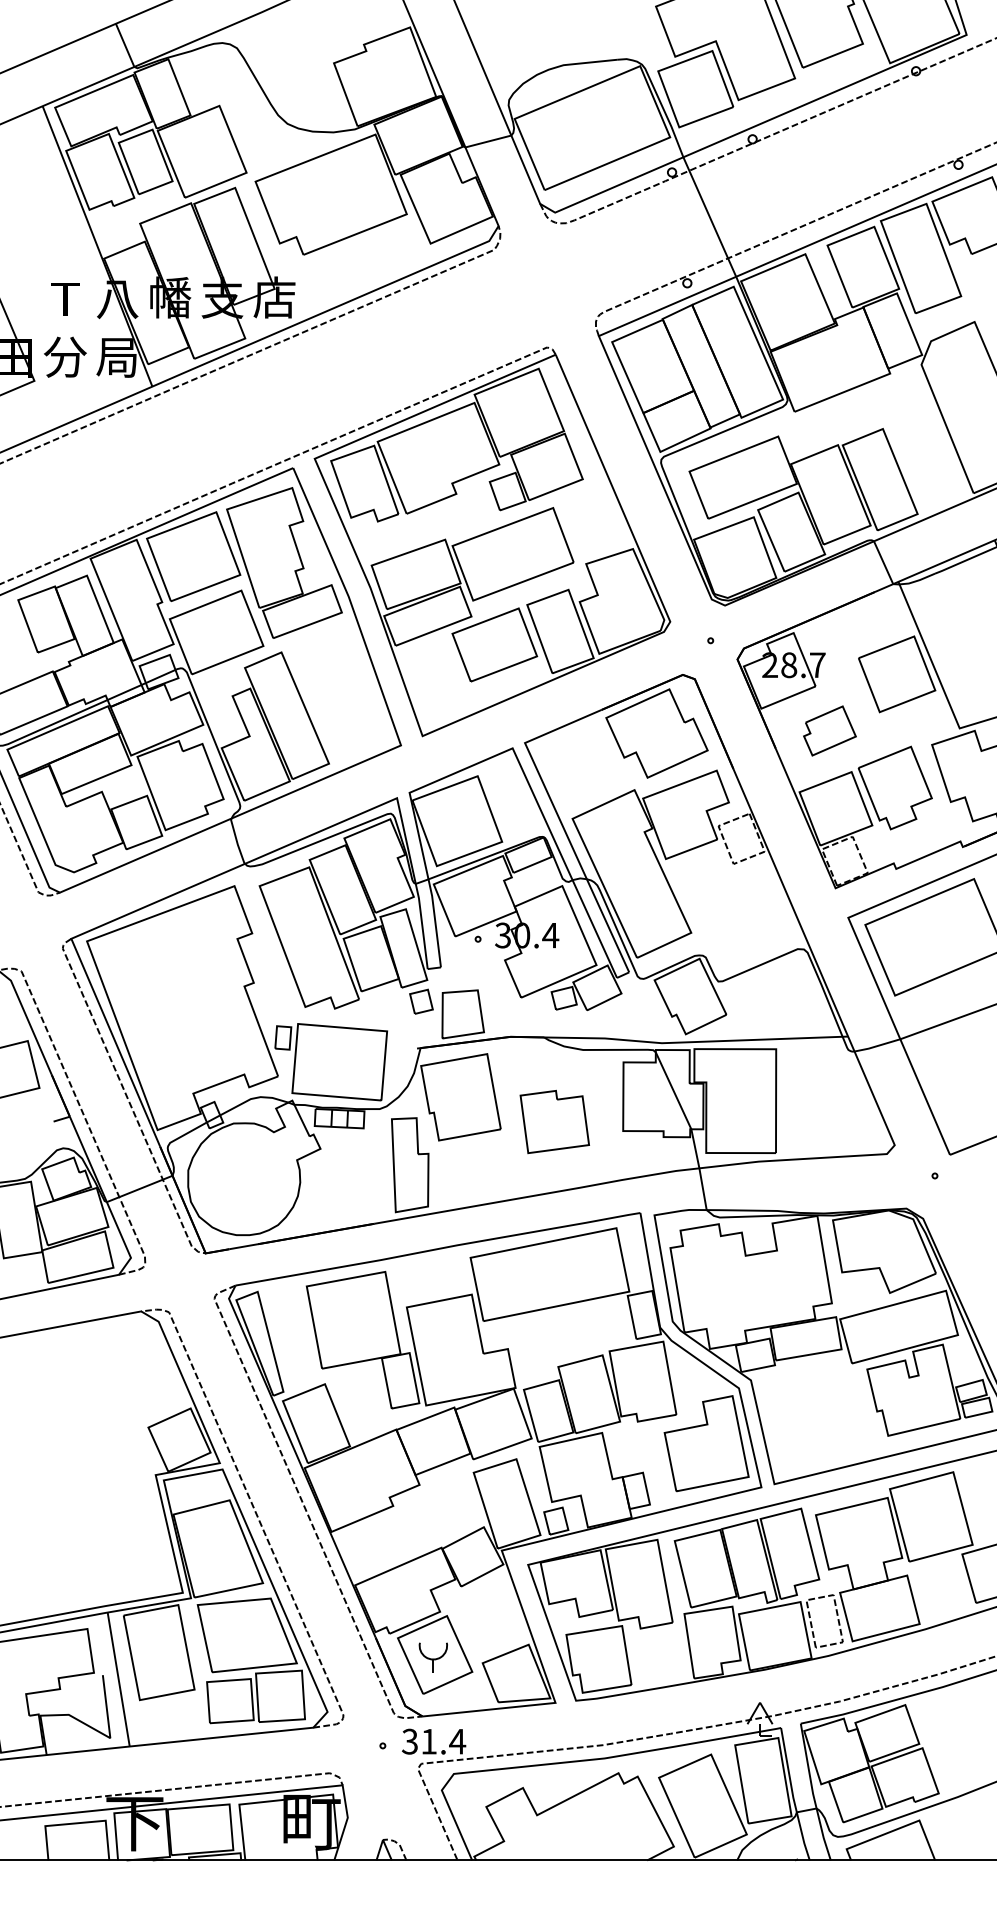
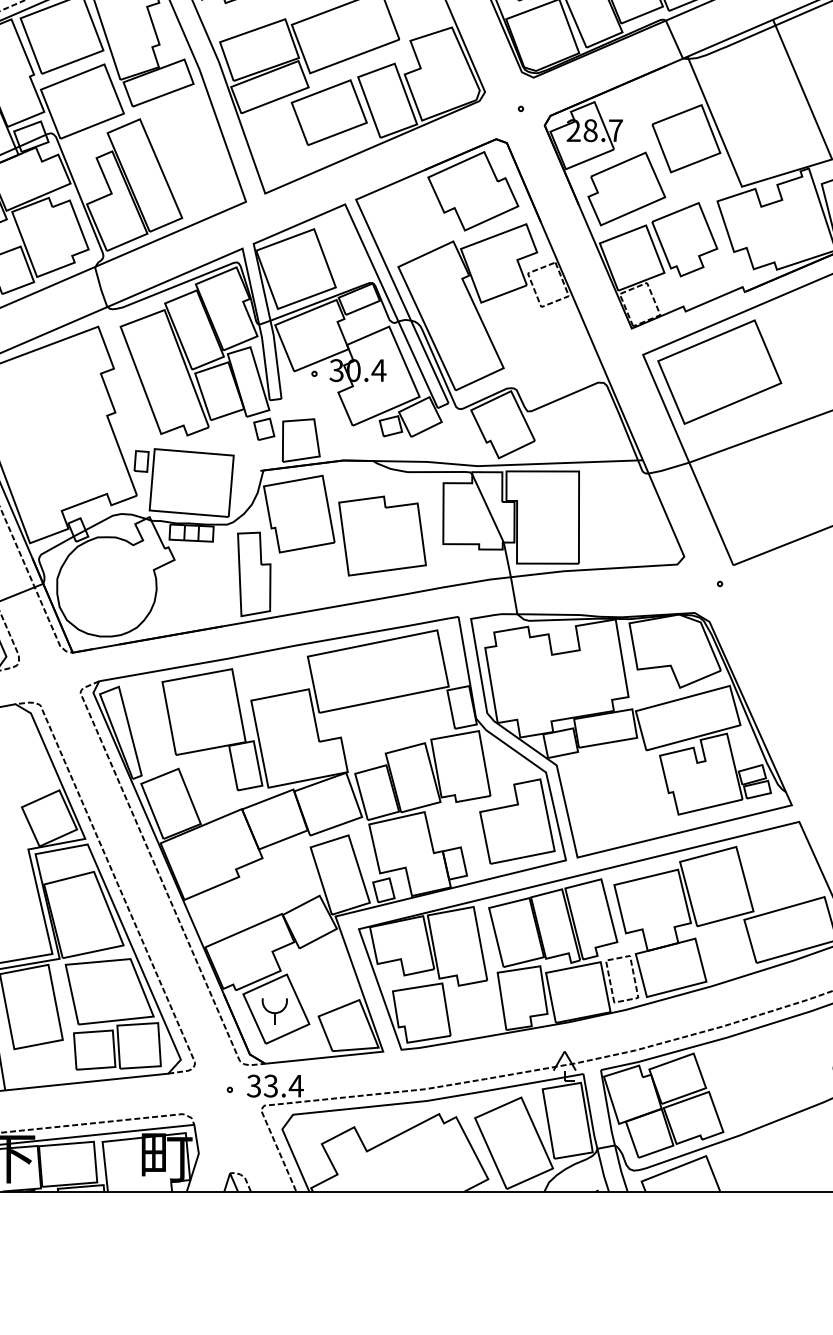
part: (829, 730) -> (626, 188), size x1.67
part: (554, 1121) -> (382, 535), size x1.43
text: (428, 1741) -> (270, 1085), 31.4 -> 33.4

